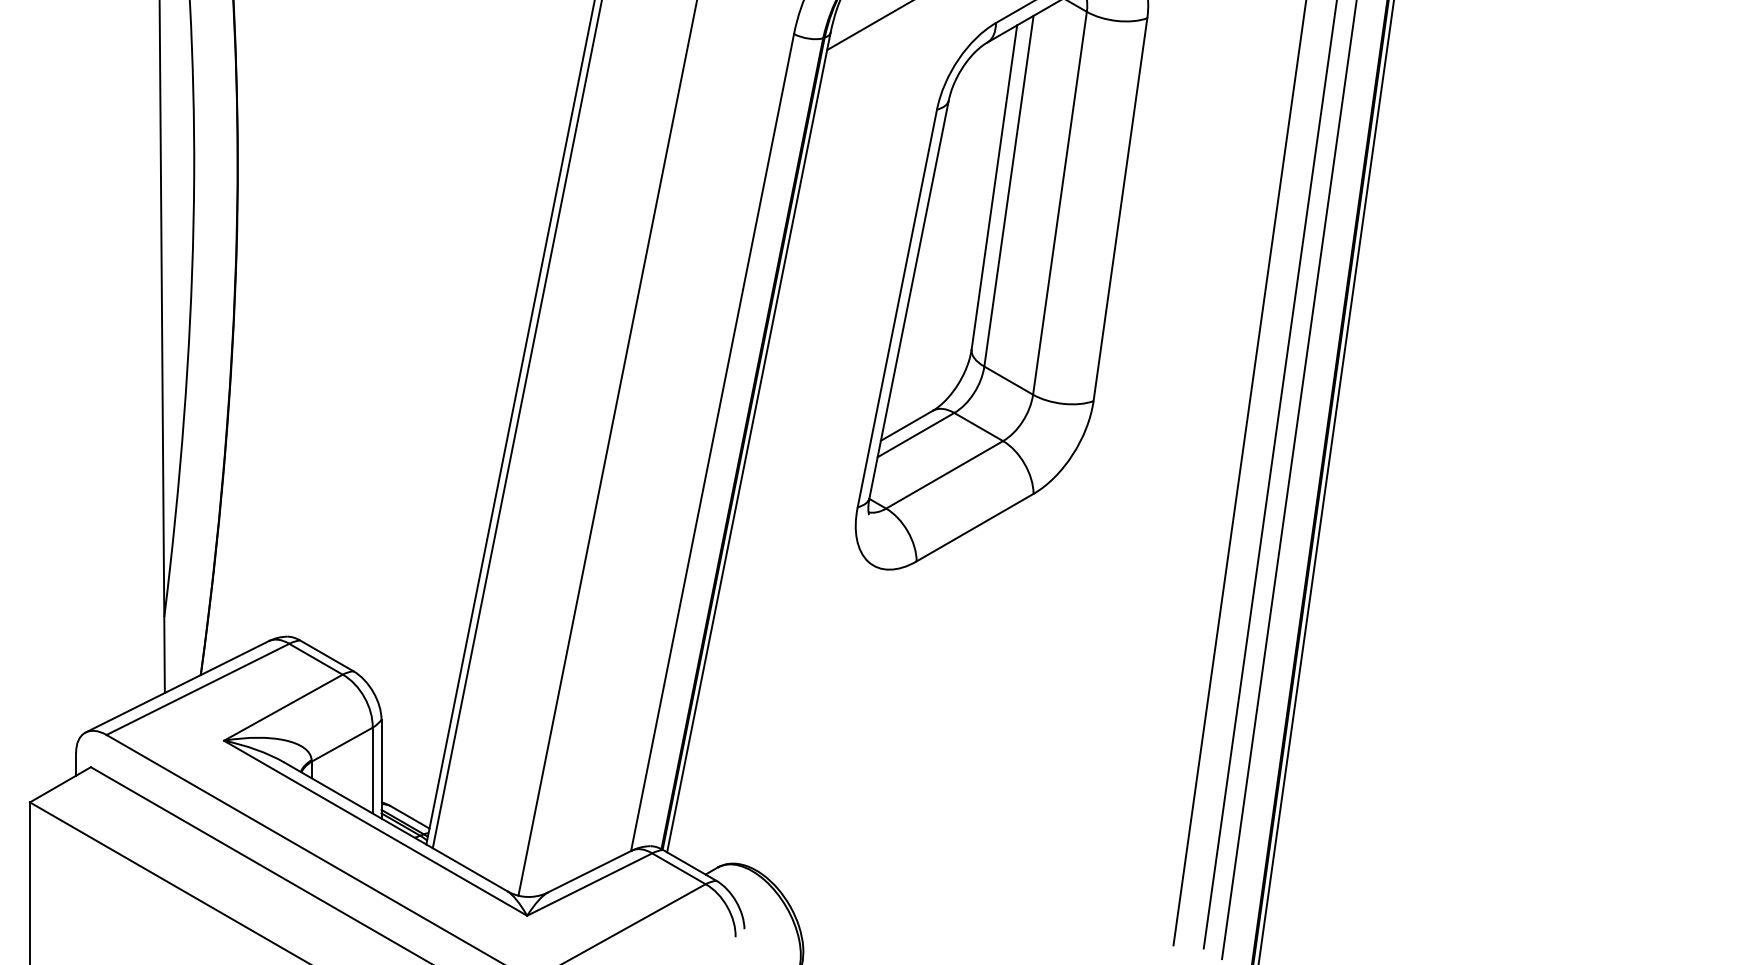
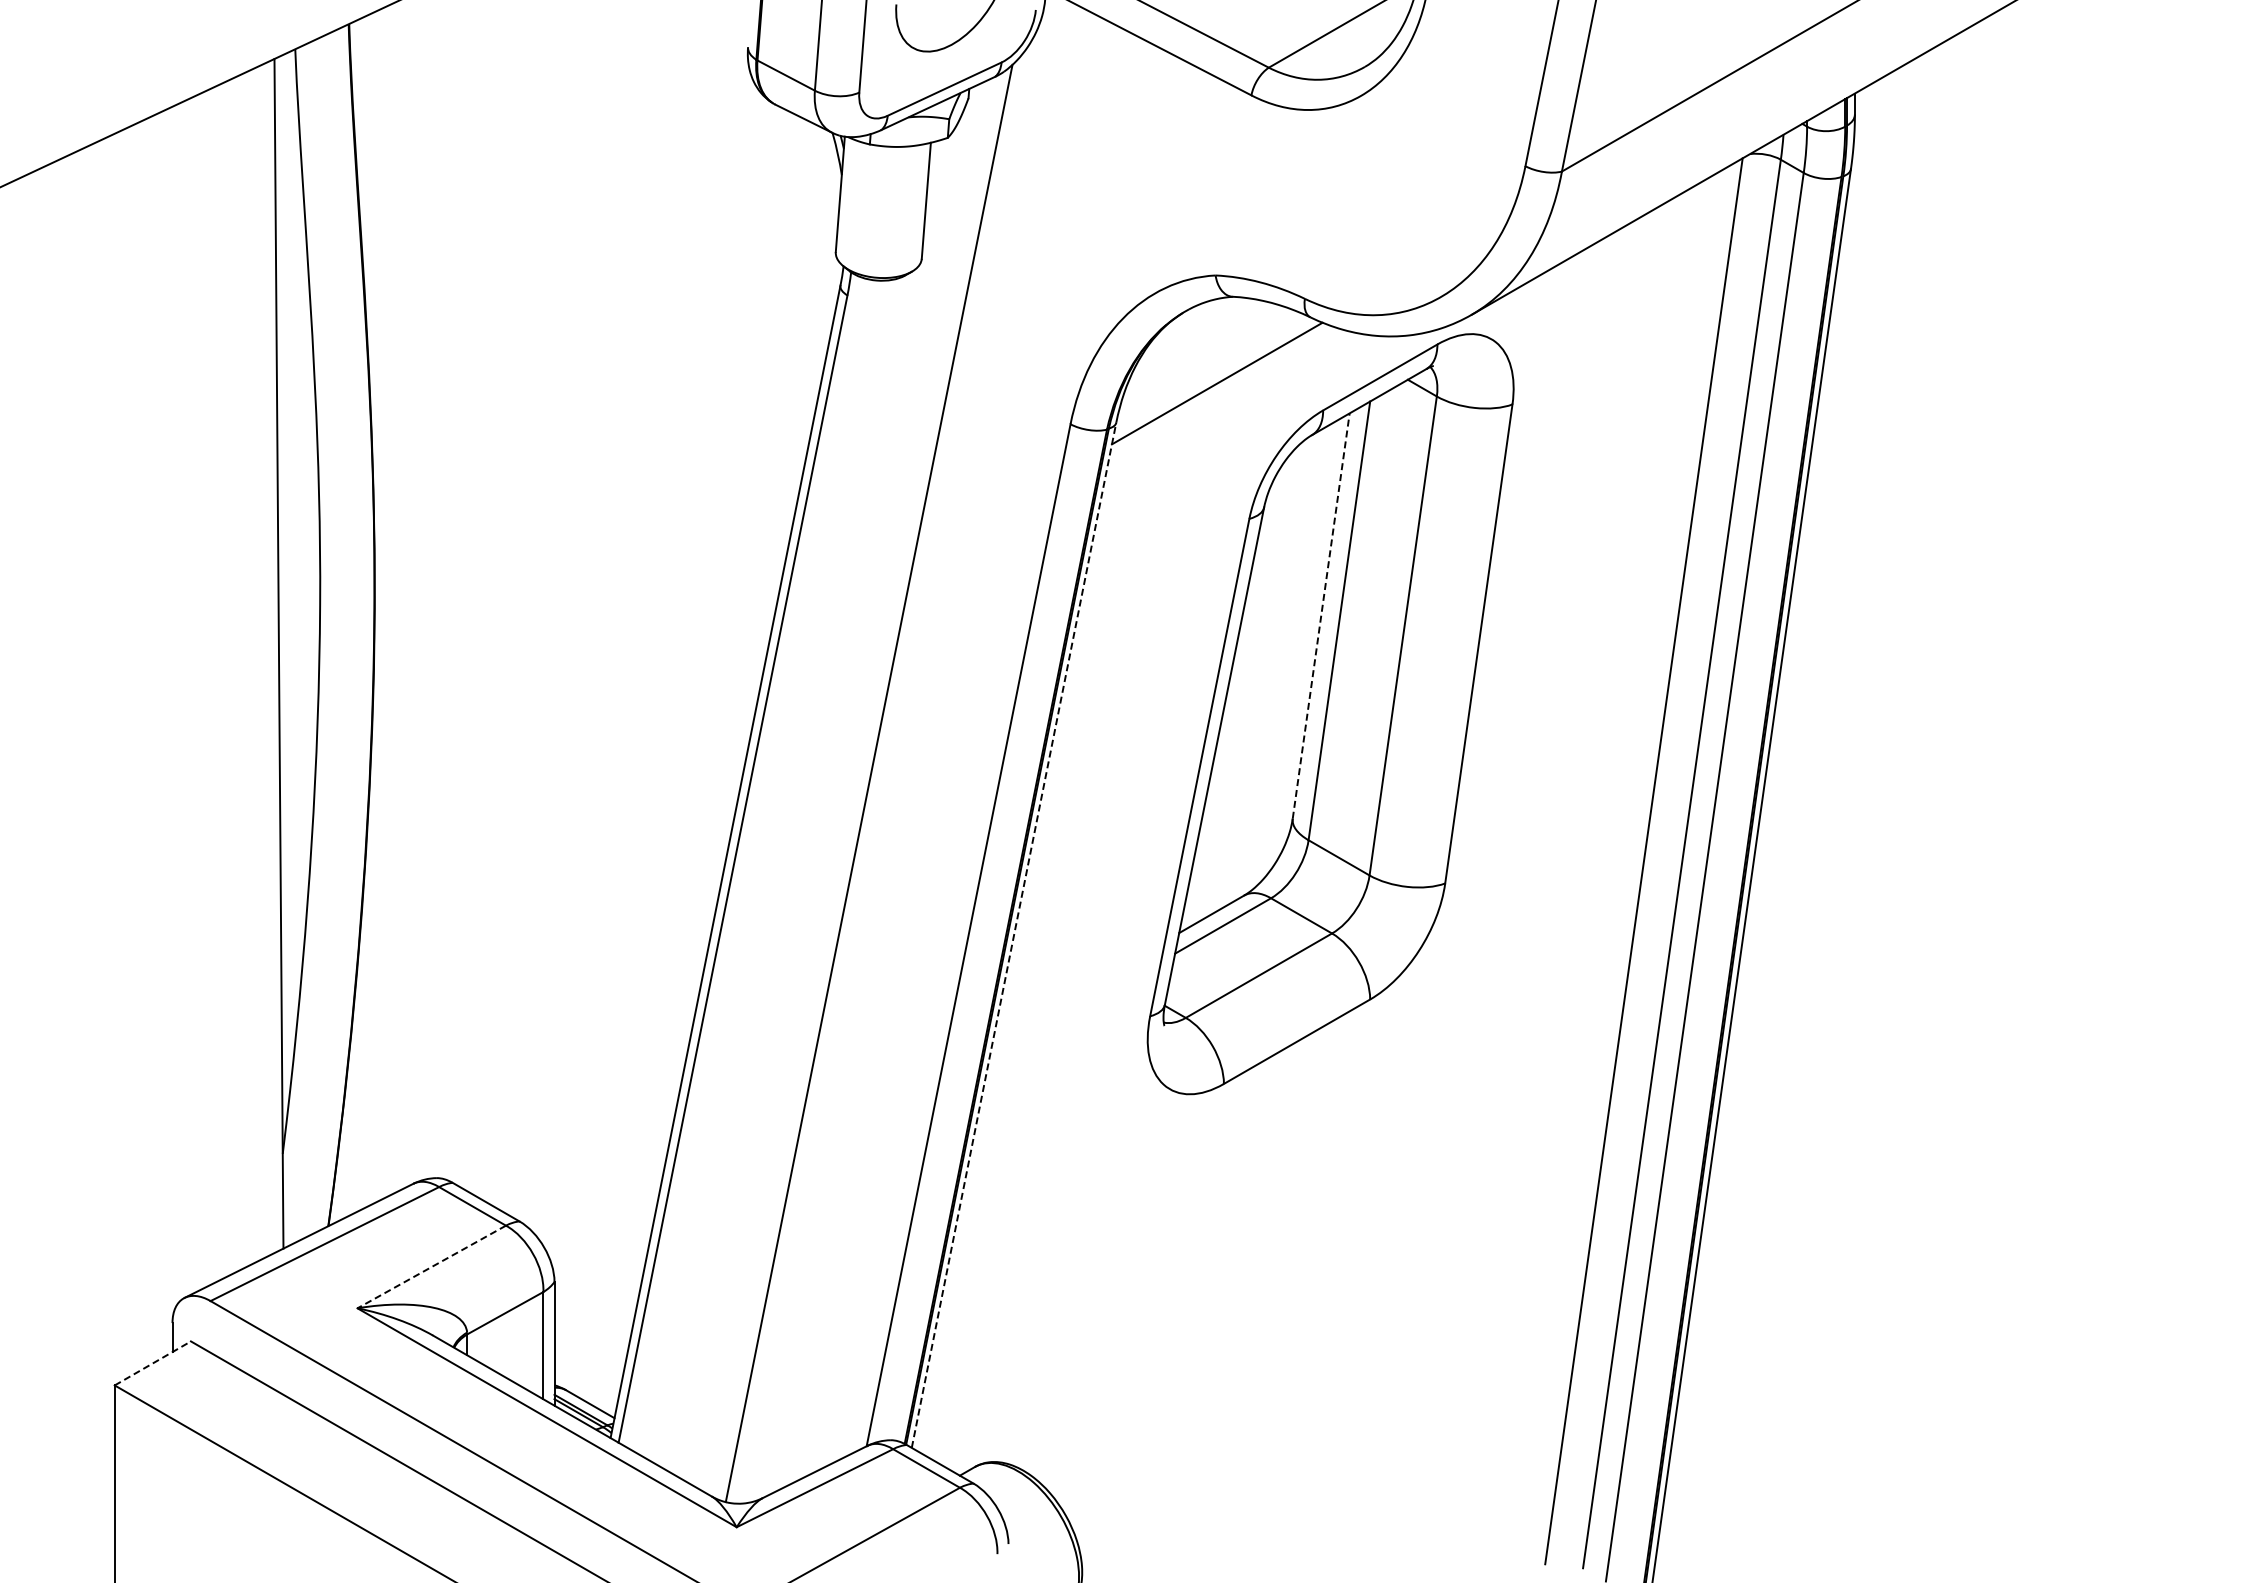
line: (994, 187) -> (1321, 616), solid -> dashed
line: (749, 442) -> (1014, 935), solid -> dashed
line: (283, 707) -> (431, 1266), solid -> dashed
line: (60, 784) -> (153, 1363), solid -> dashed

